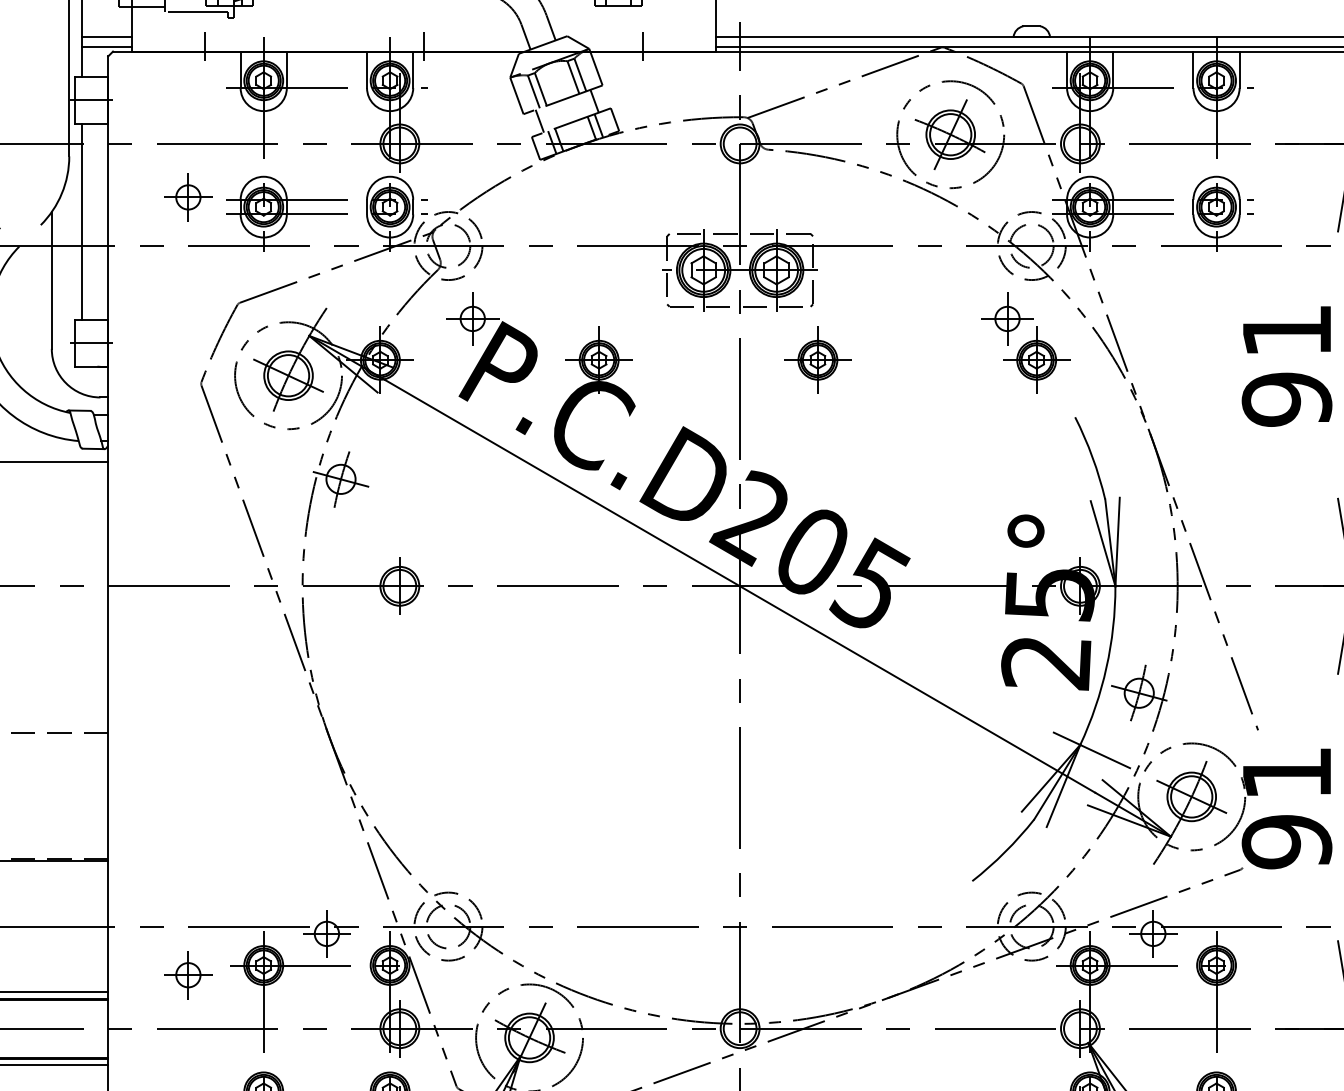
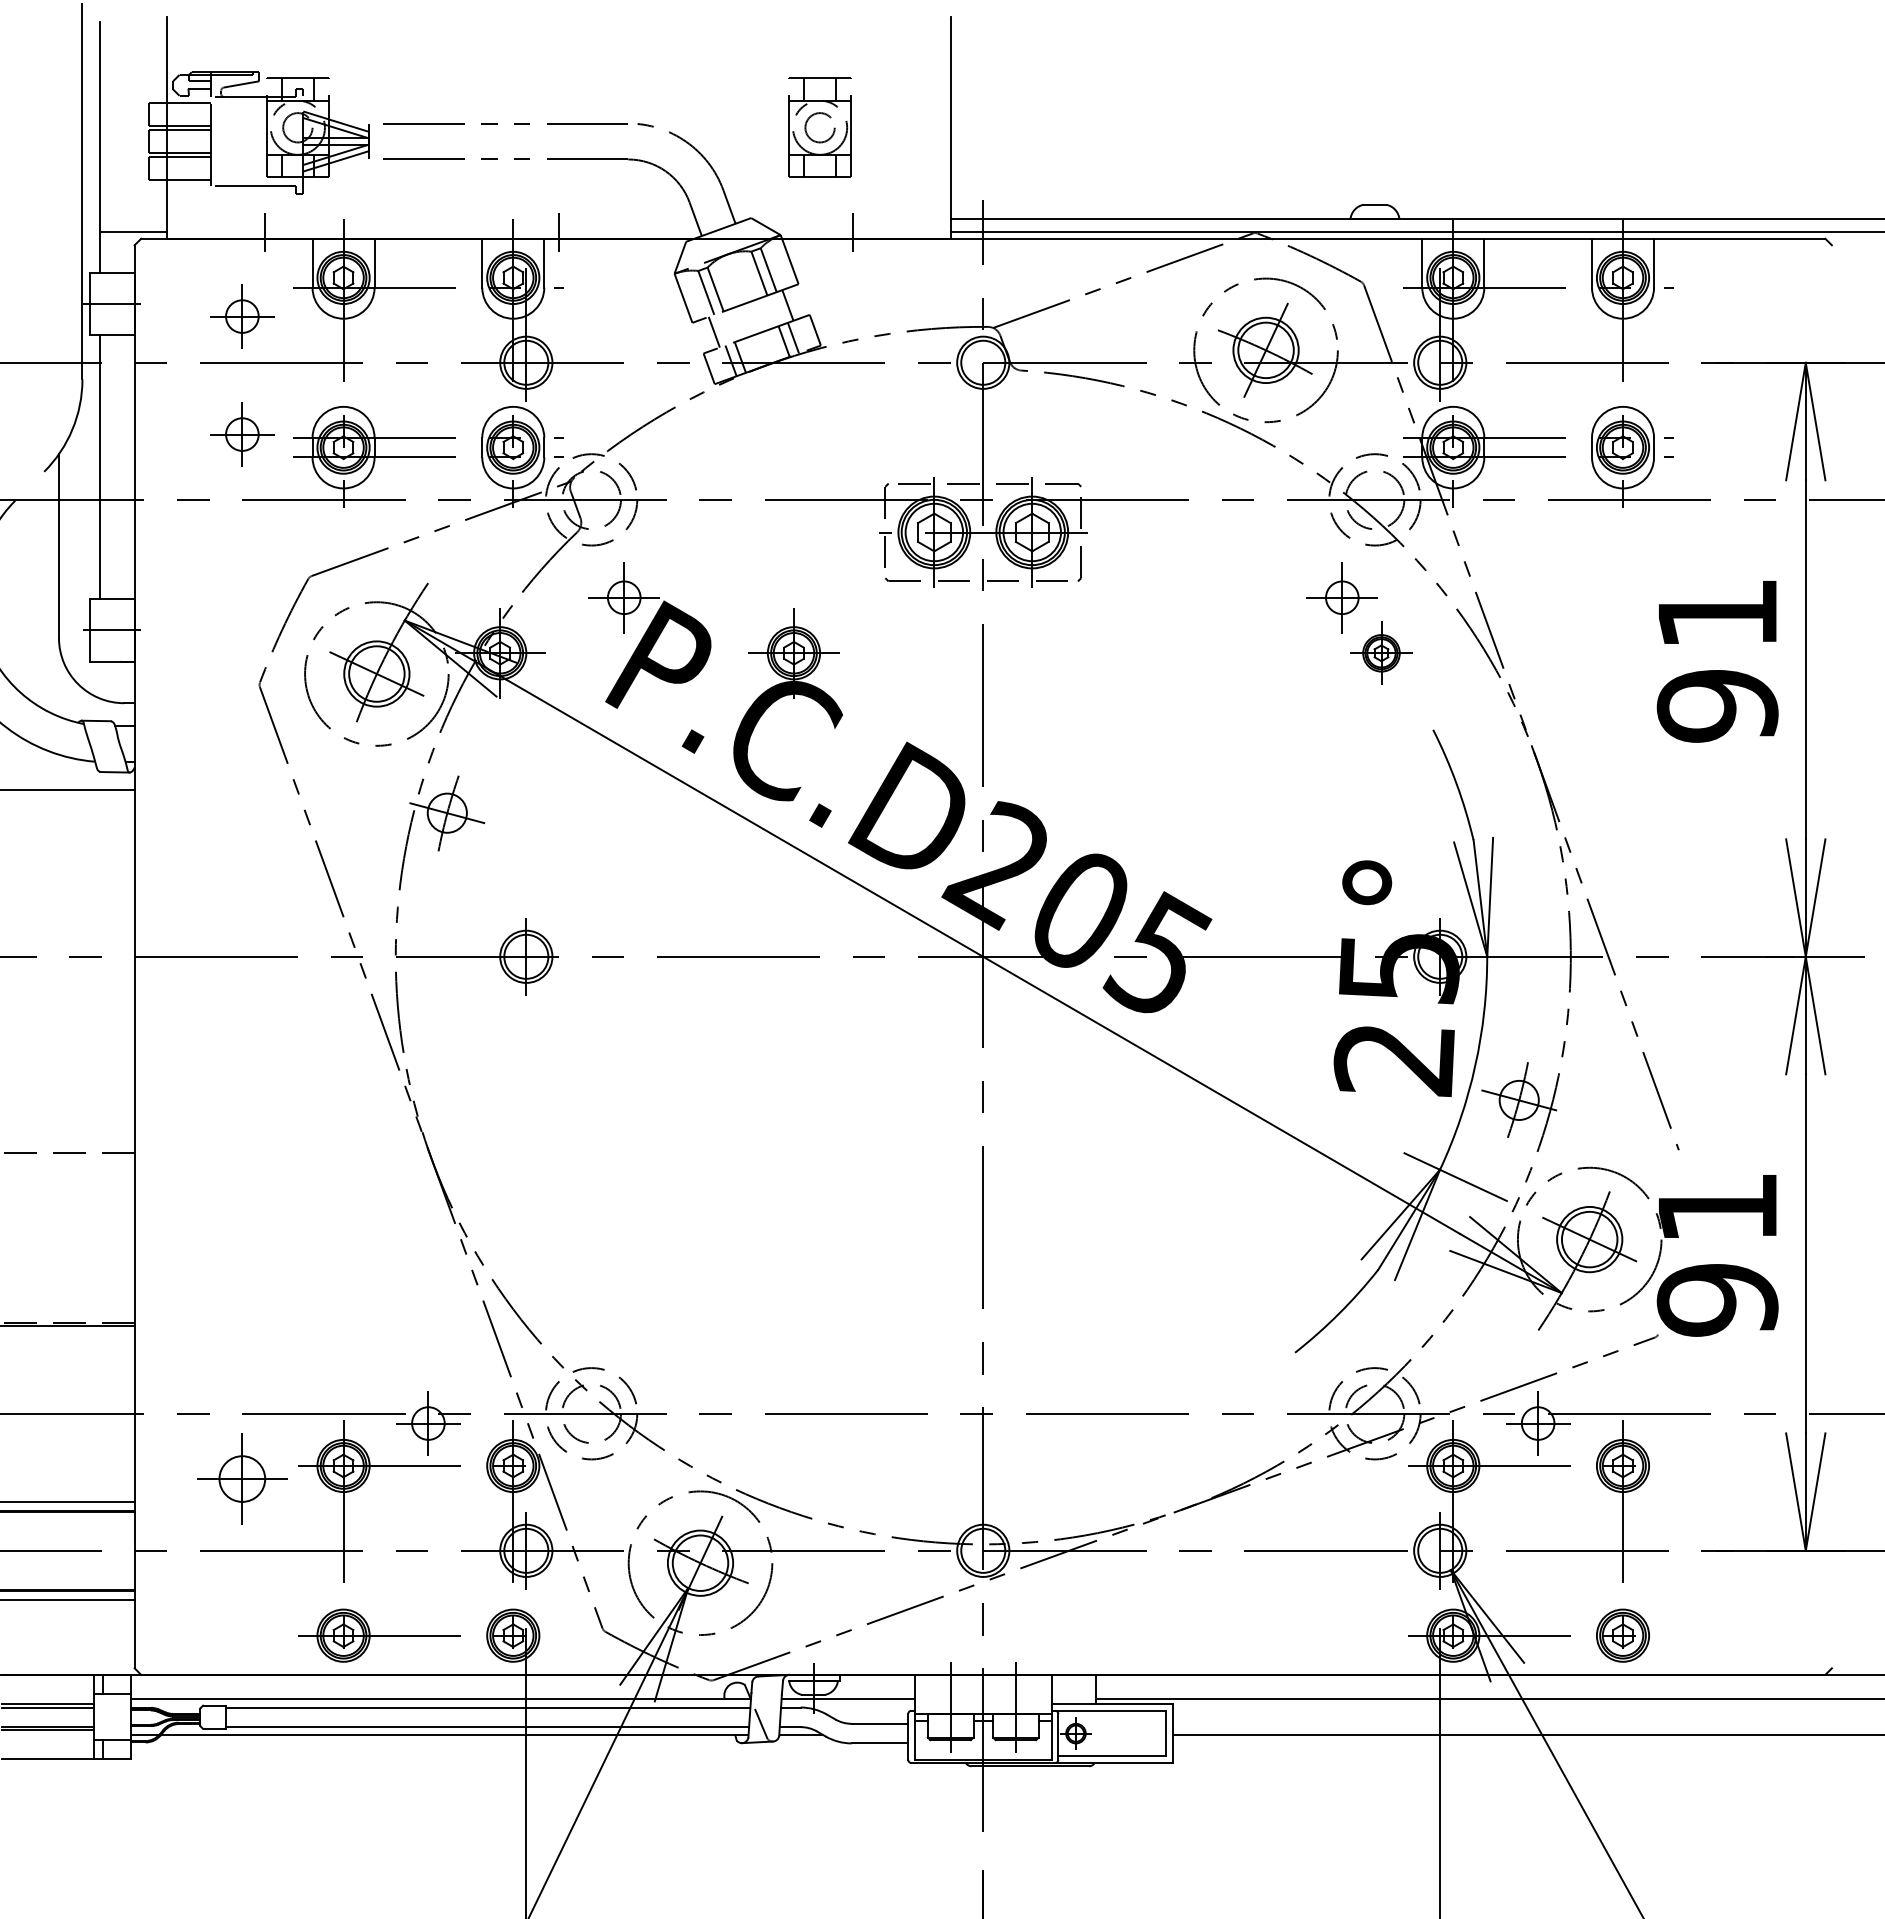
line: (107, 37) -> (133, 219), removed
part: (188, 109) -> (242, 316), added
part: (817, 360) -> (1087, 653), removed
part: (1036, 360) -> (1381, 653), size x0.7
part: (188, 974) -> (242, 1478), size x1.4

